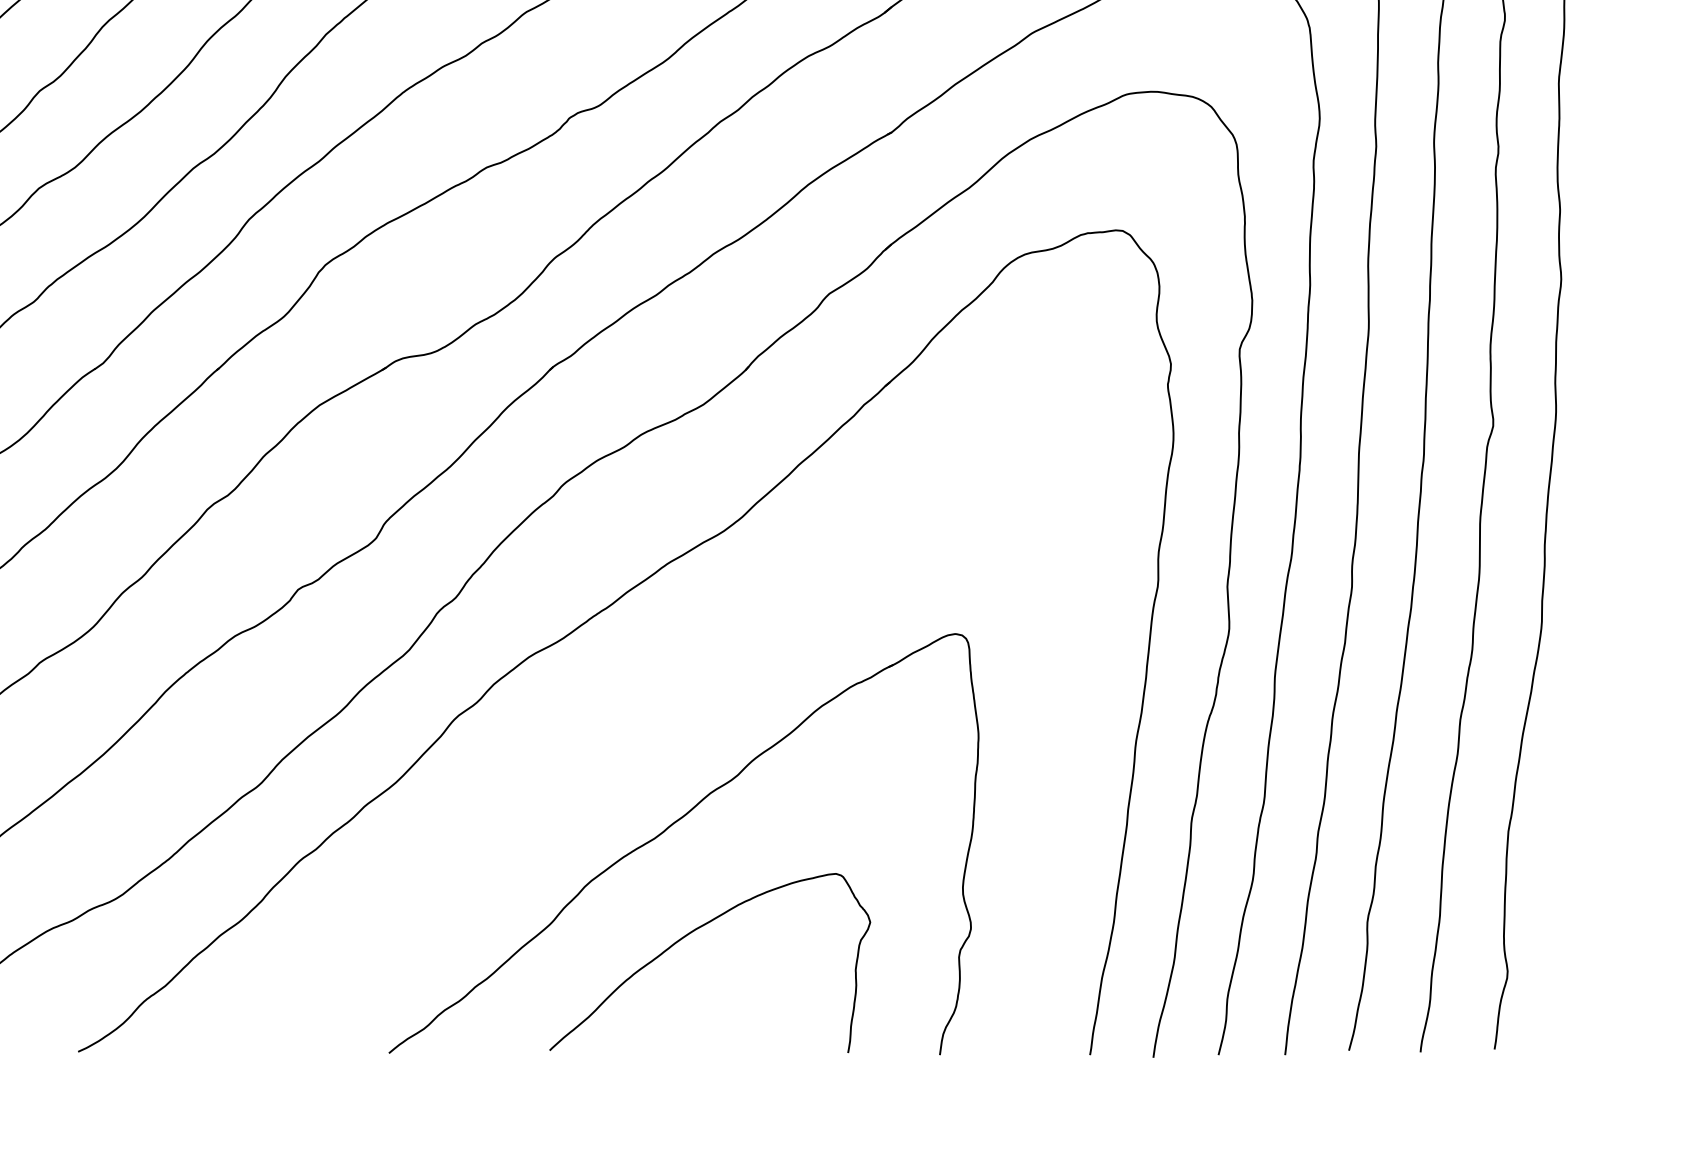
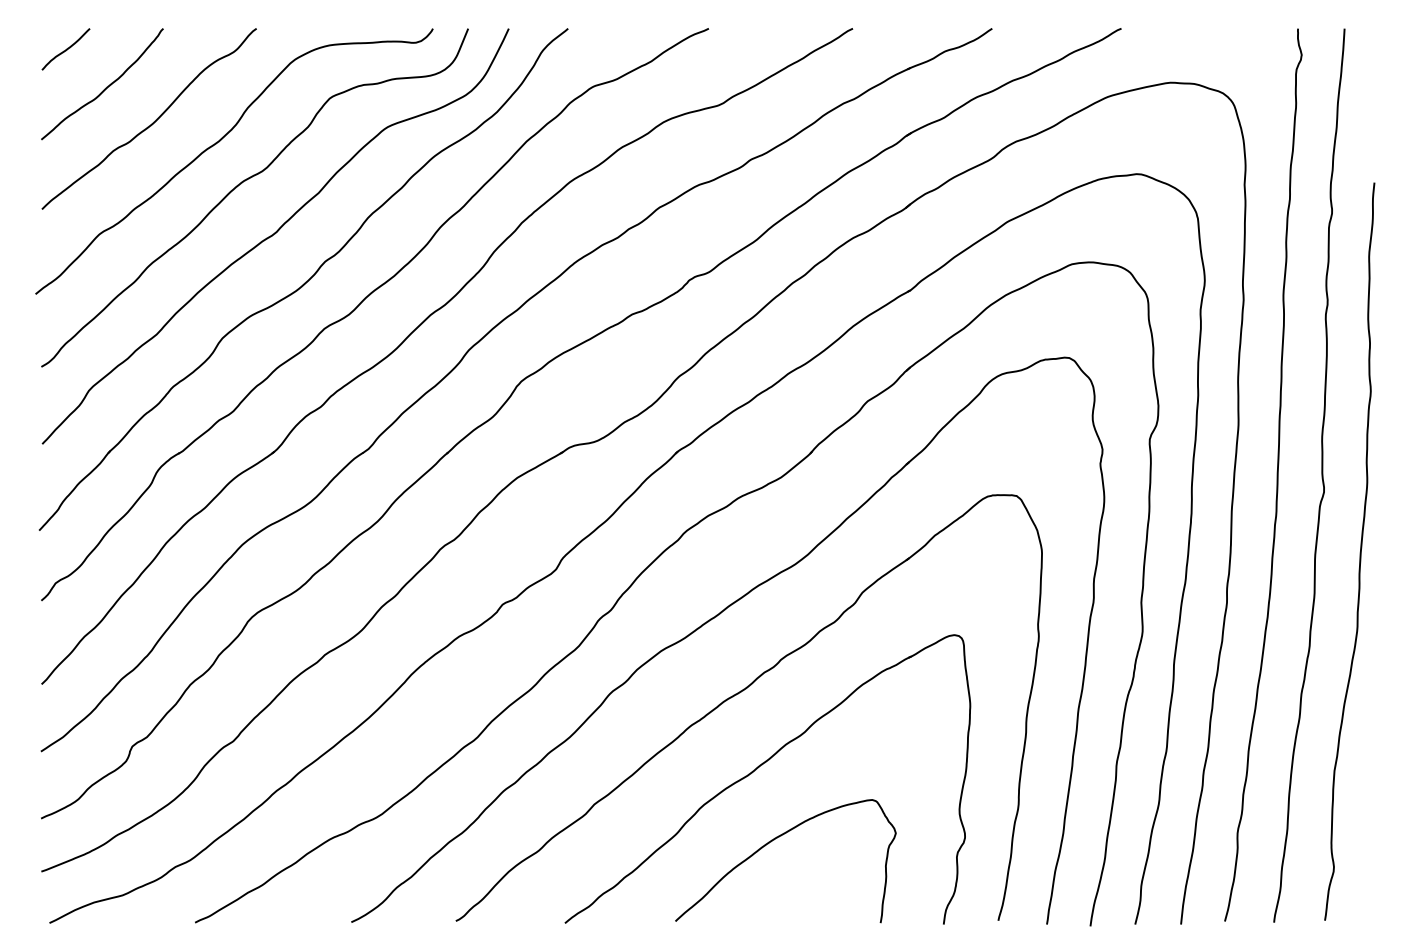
part: (641, 720) -> (738, 694), added

